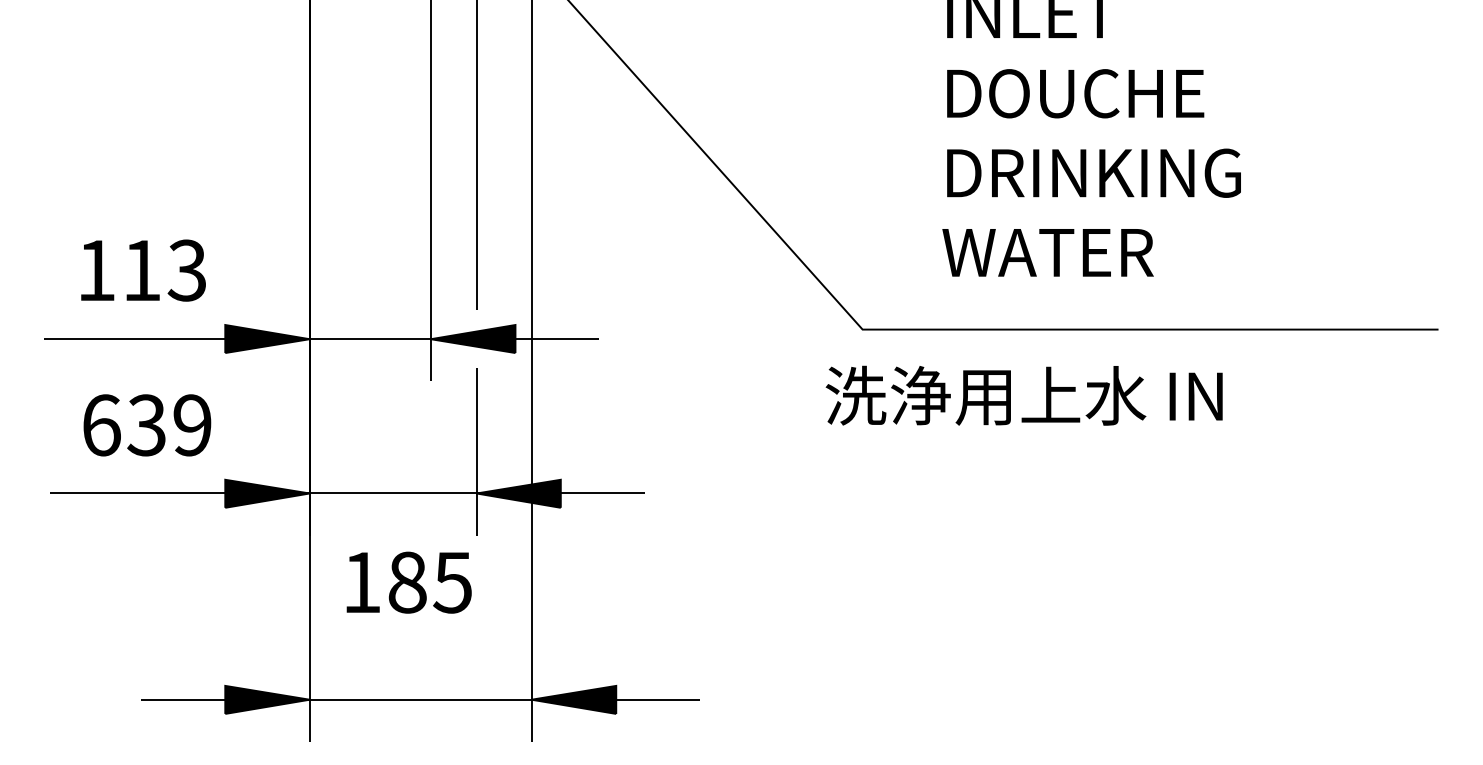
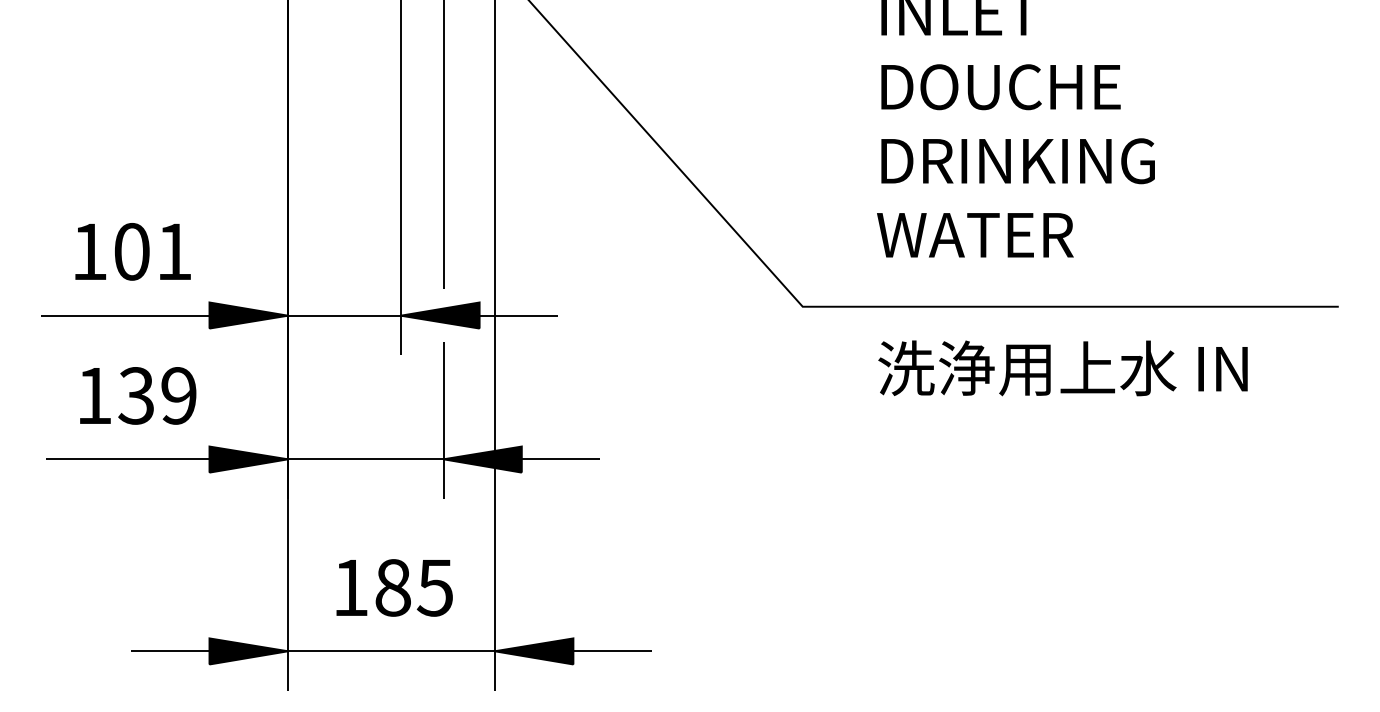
text: (164, 270) -> (152, 251), 113 -> 101
text: (1023, 395) -> (1062, 368), moved
text: (101, 425) -> (94, 396), 639 -> 139
text: (408, 582) -> (394, 587), moved

